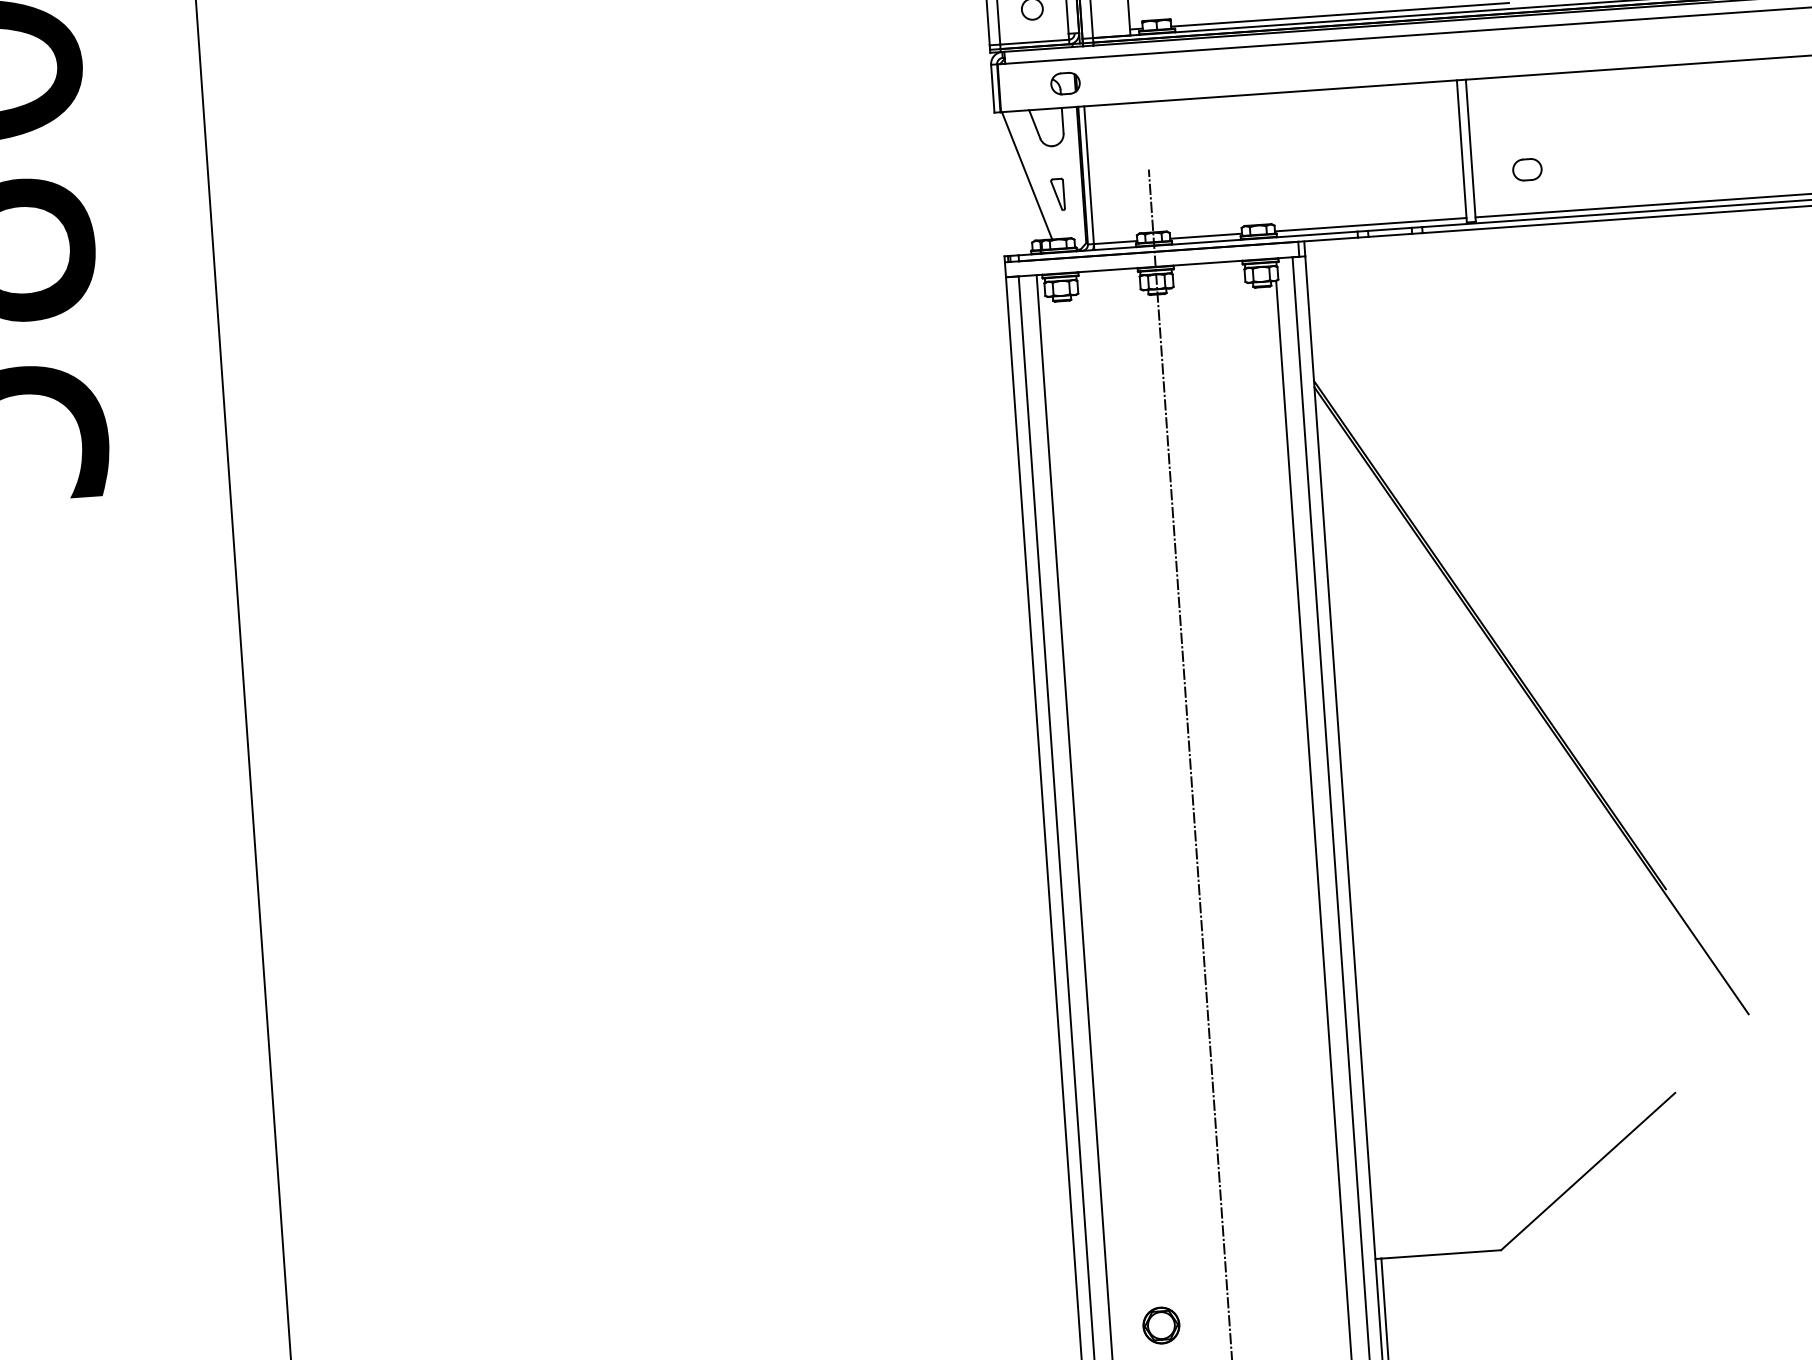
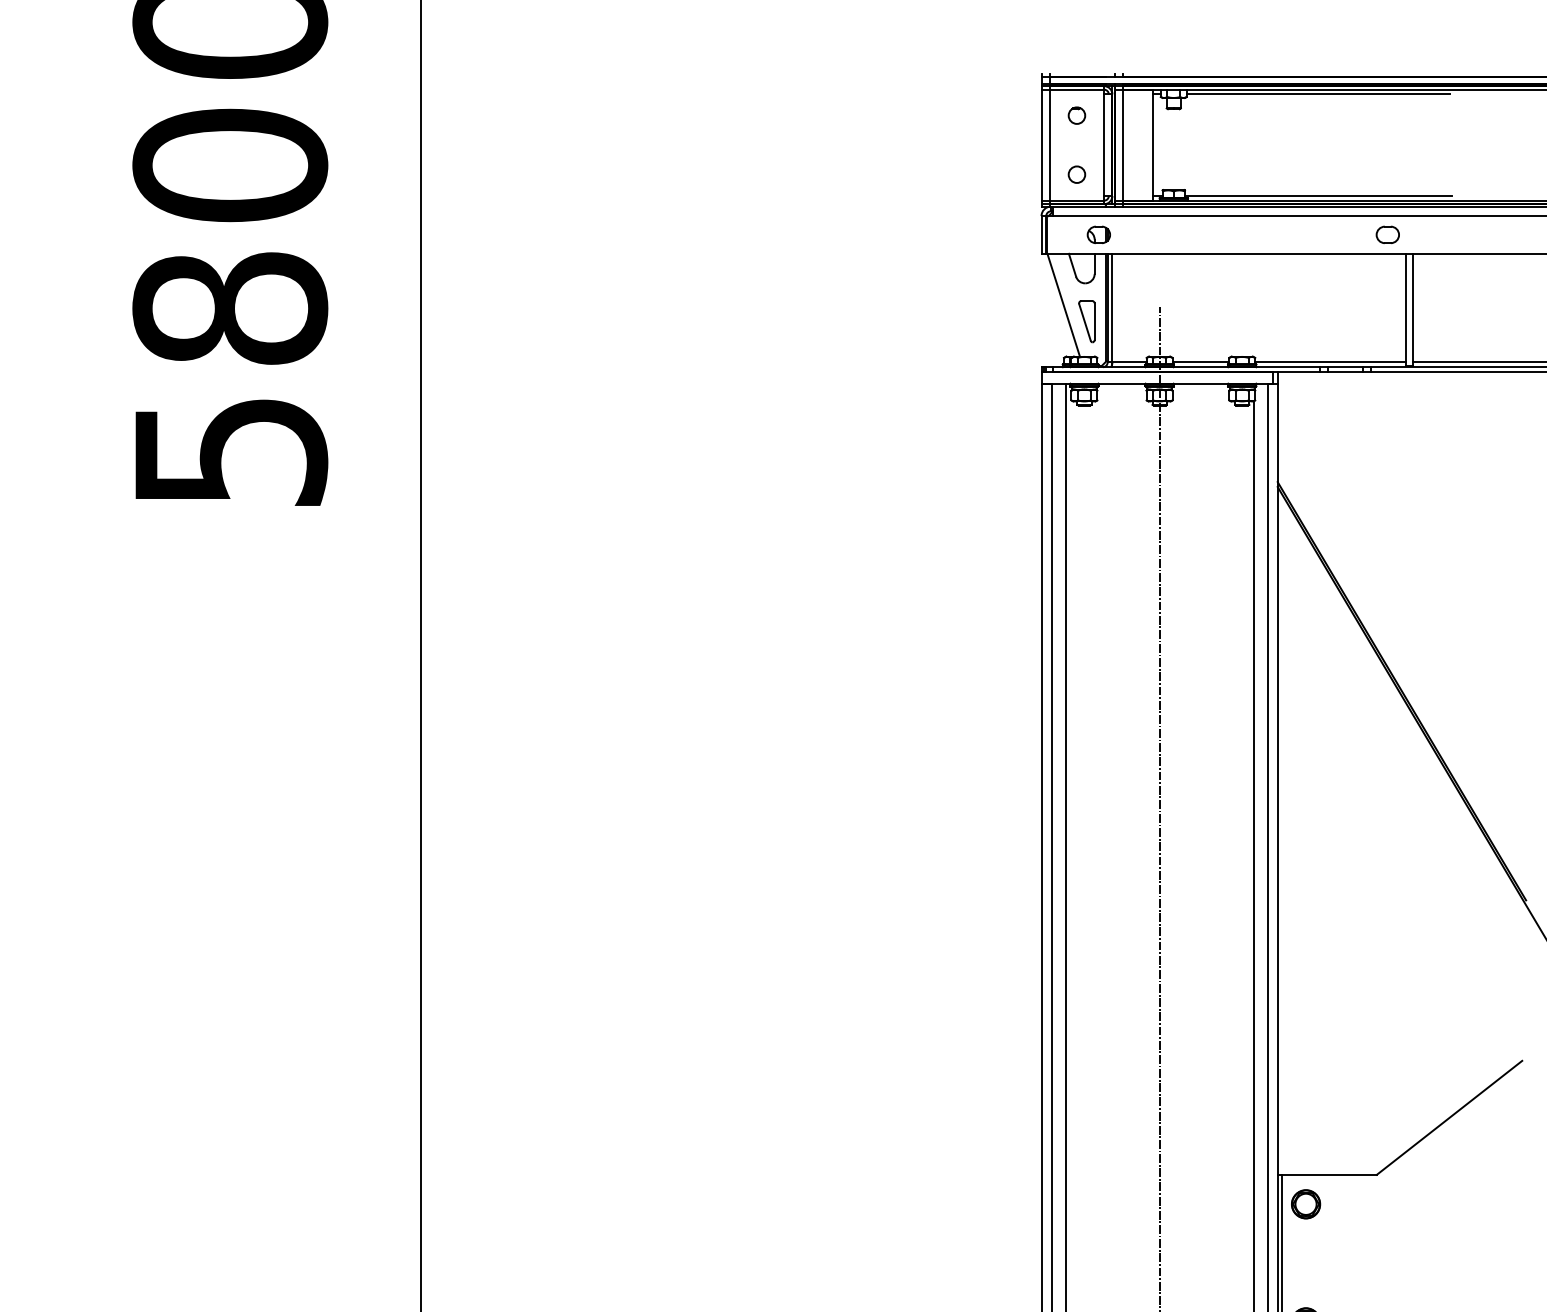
part: (1526, 169) -> (1387, 234), moved
part: (1057, 194) -> (1086, 321), size x1.67
part: (1162, 1325) -> (1306, 1204), moved

